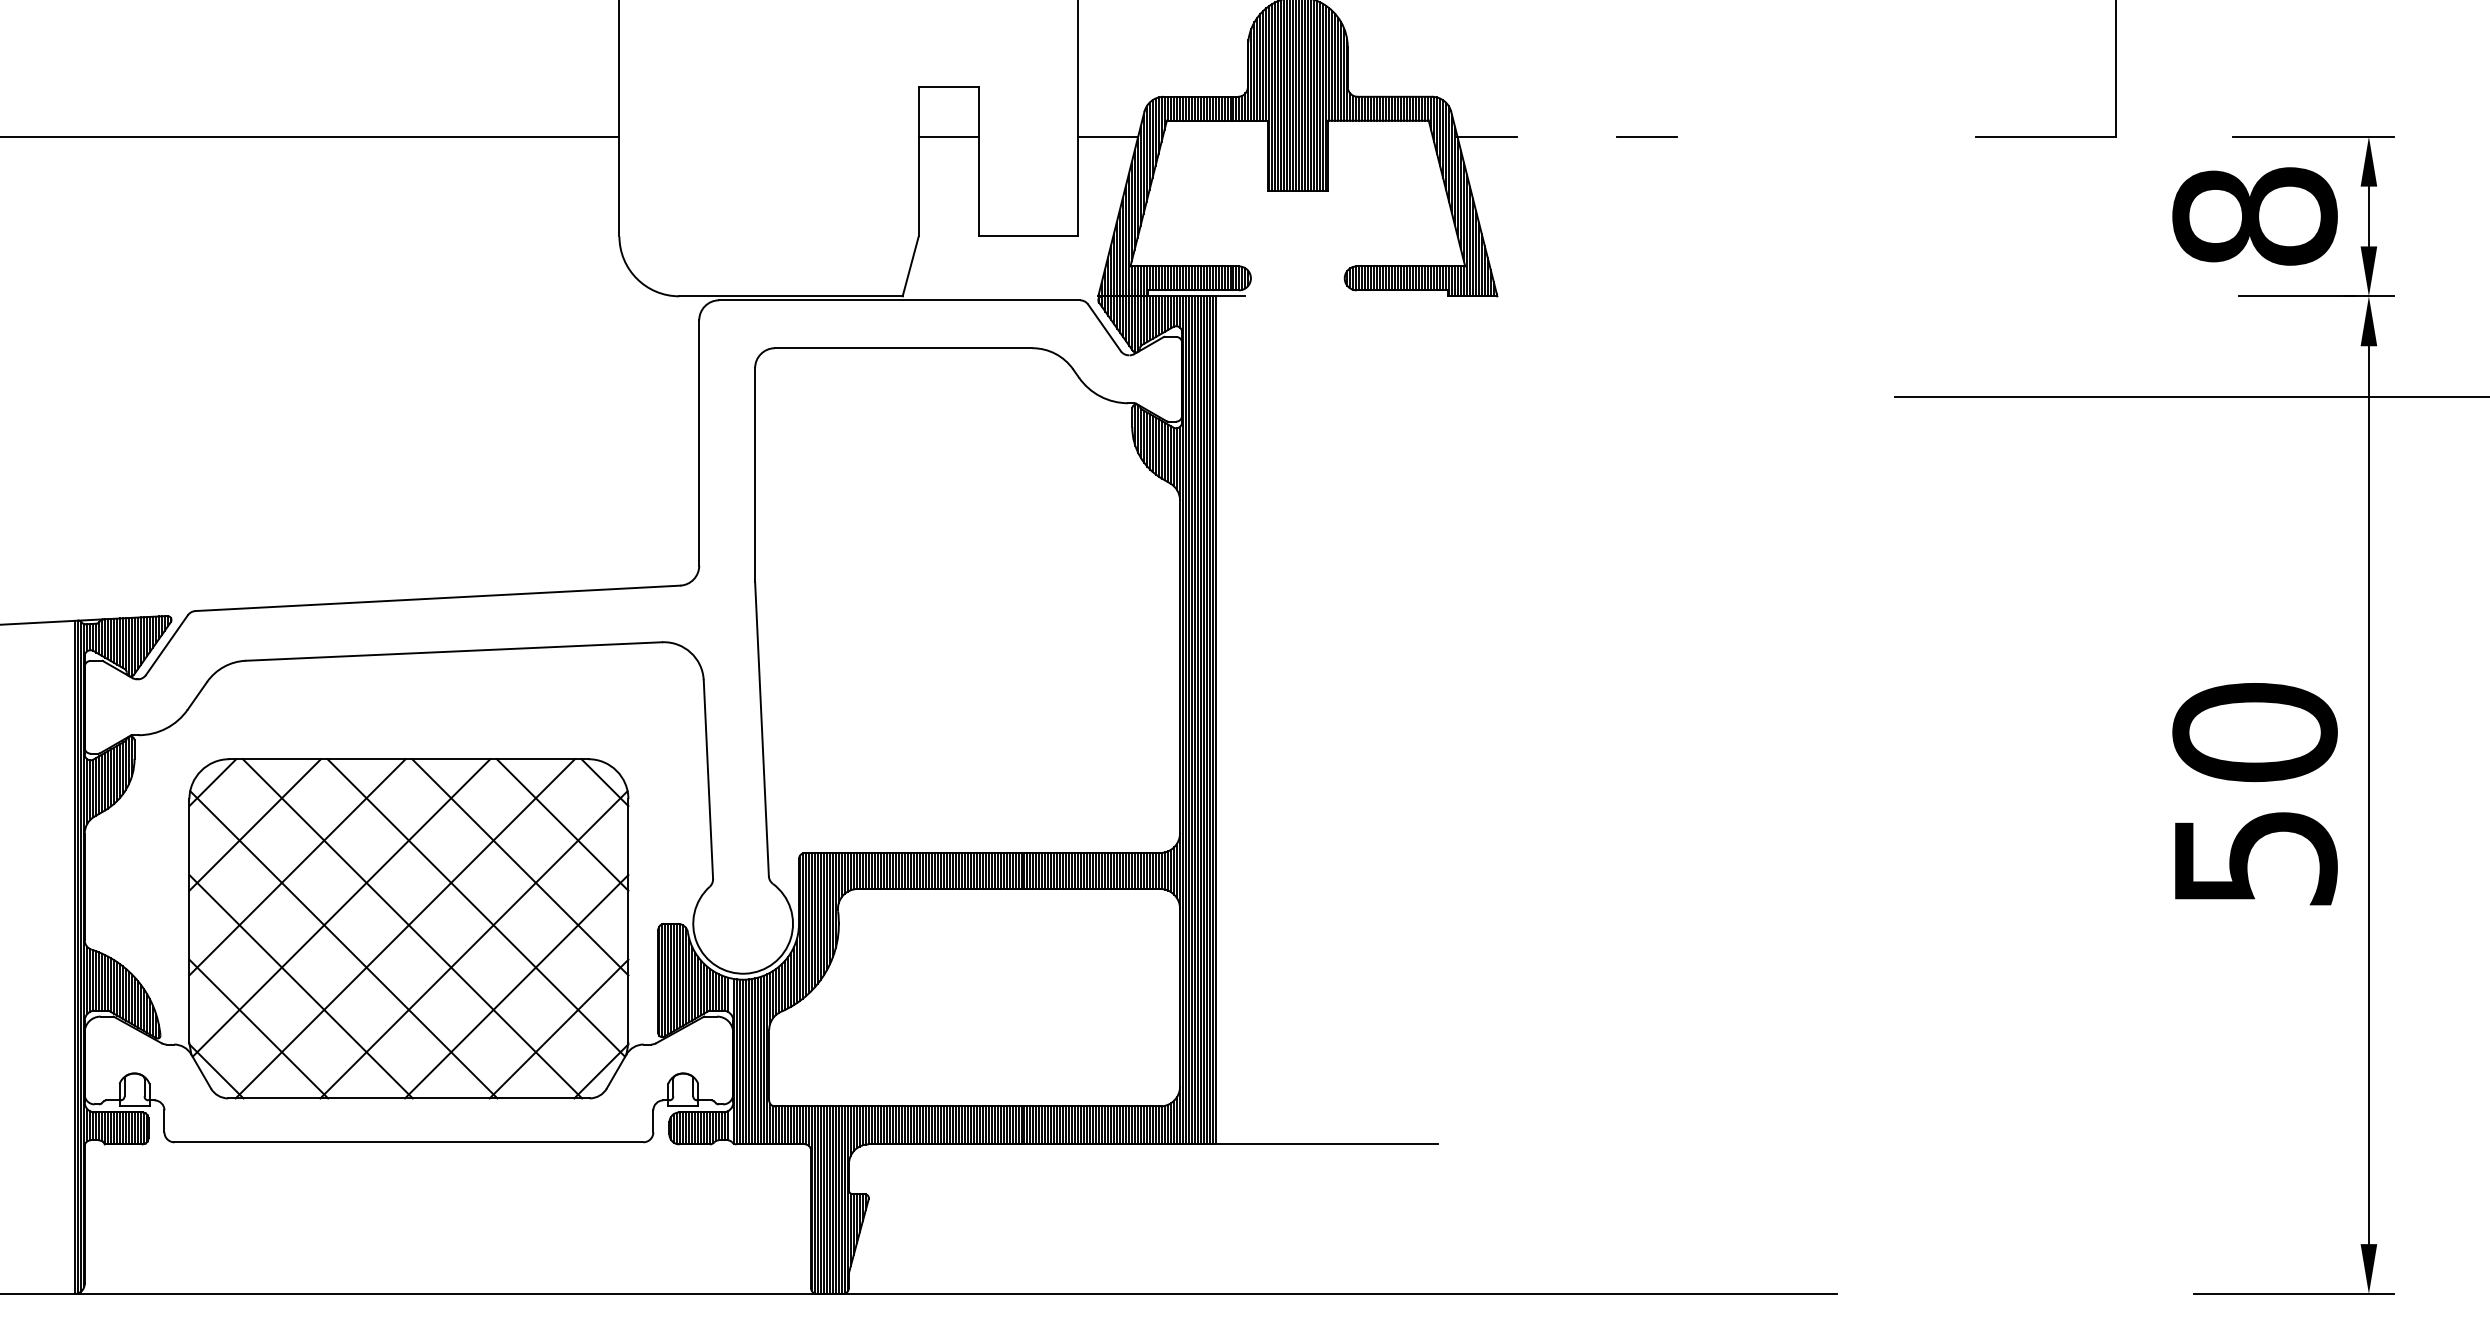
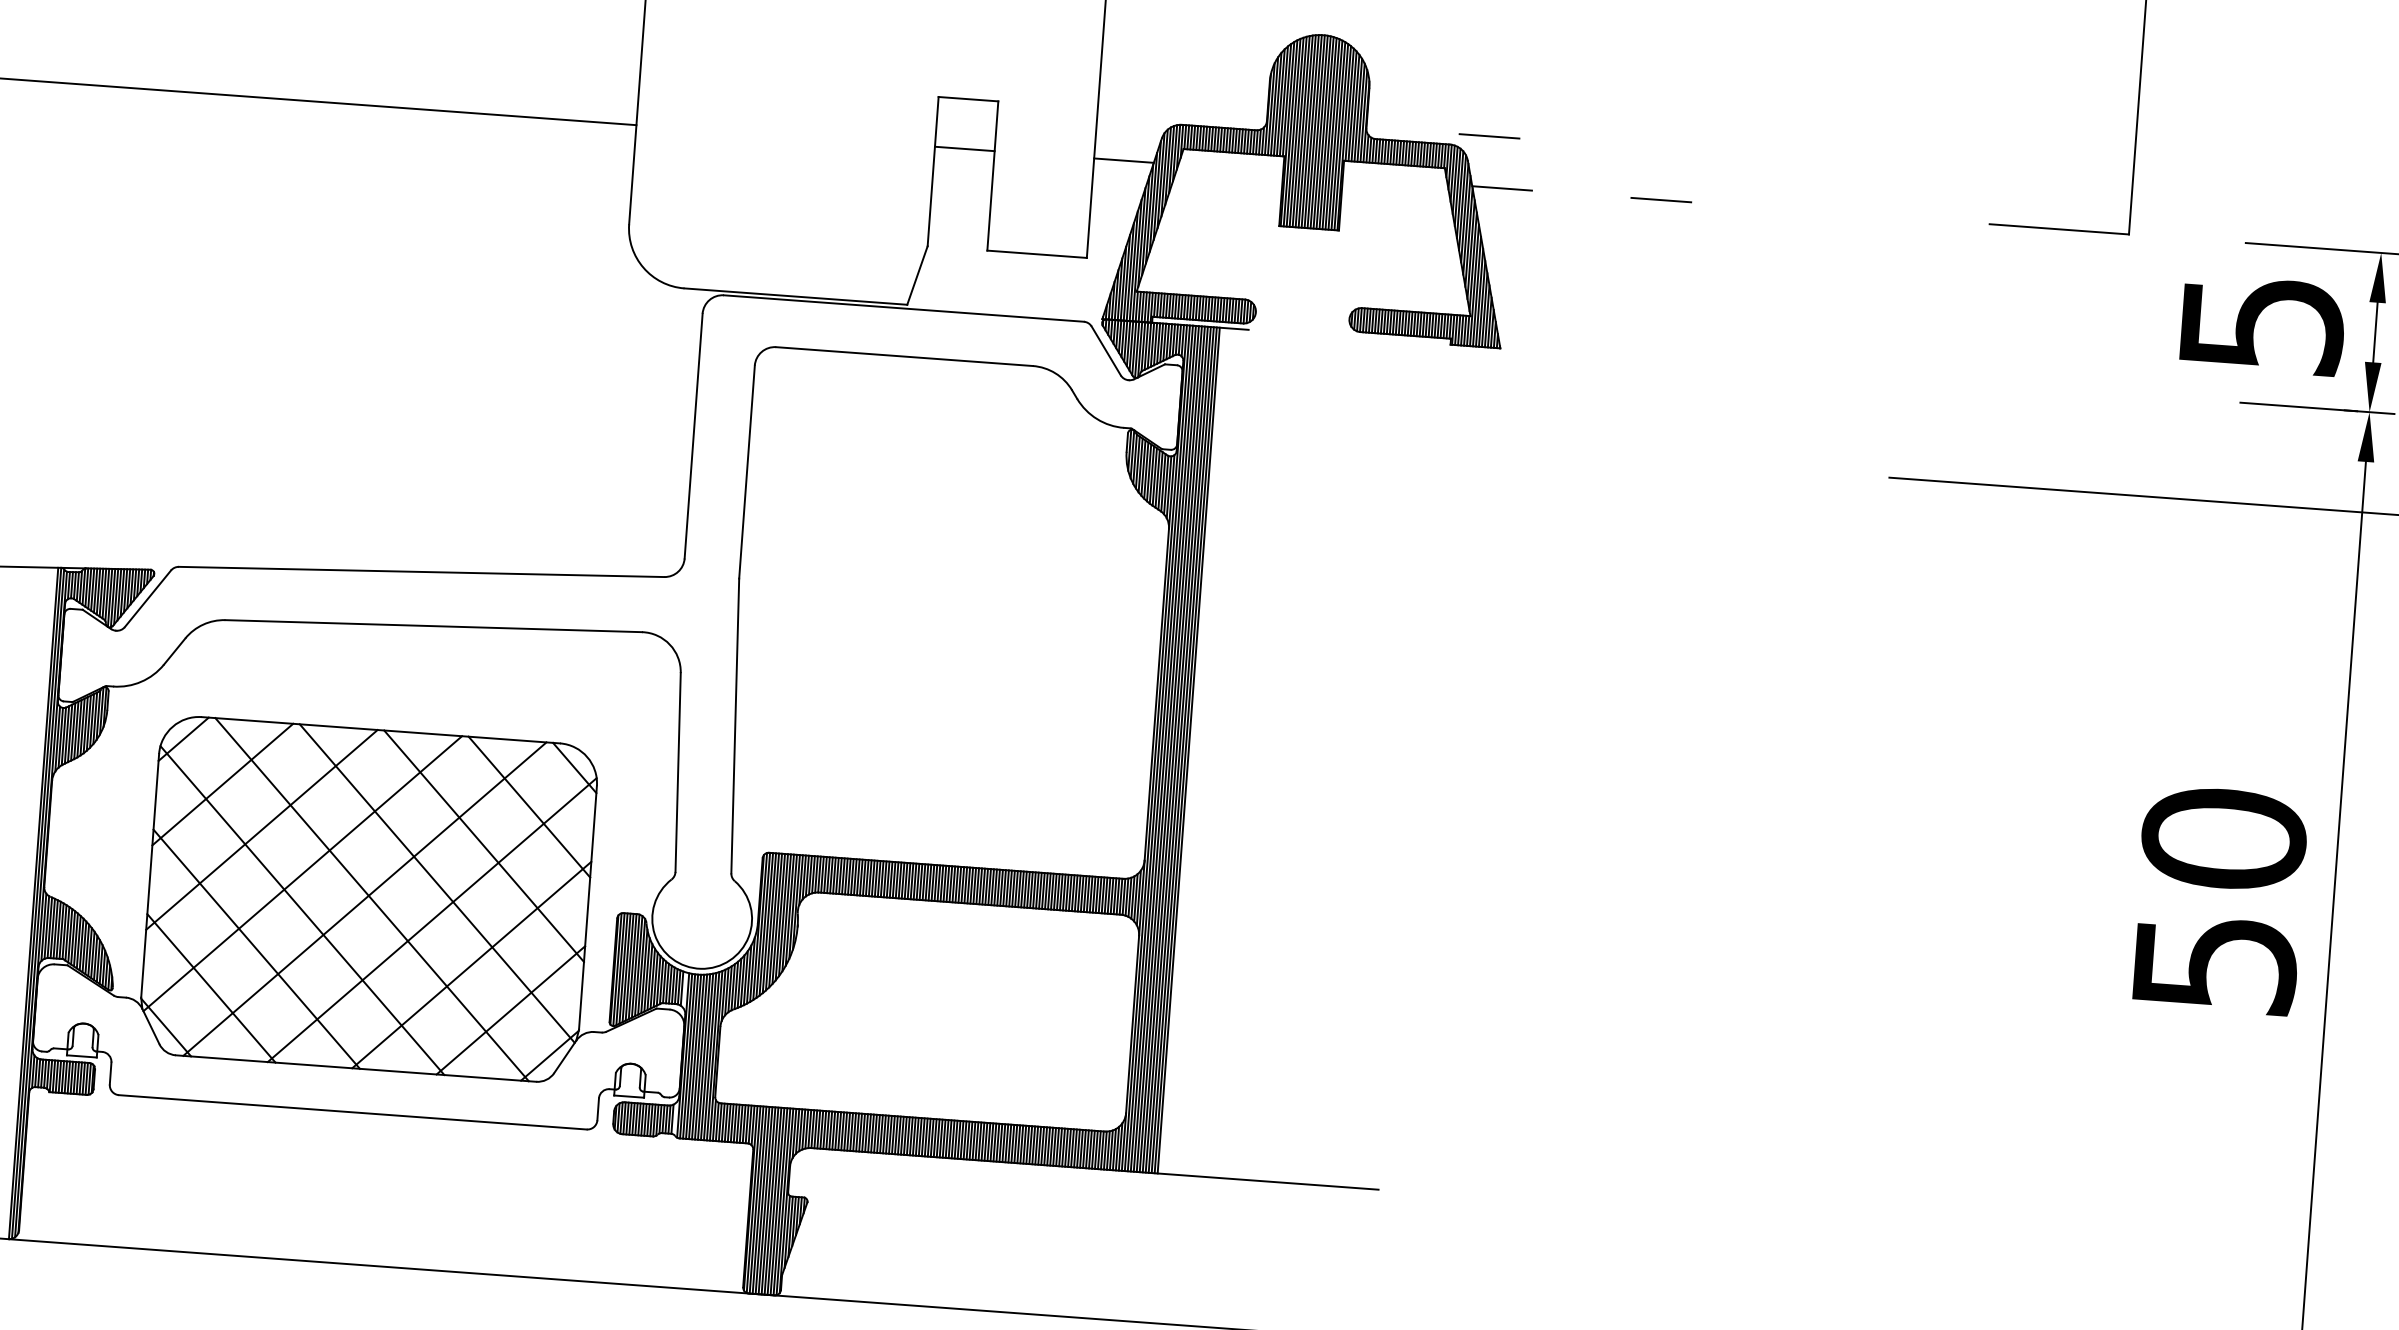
line: (1470, 85) -> (1489, 136), added
text: (2254, 216) -> (2261, 324), 8 -> 5

